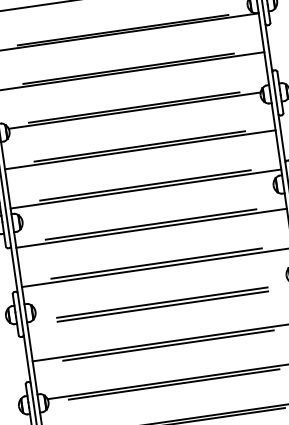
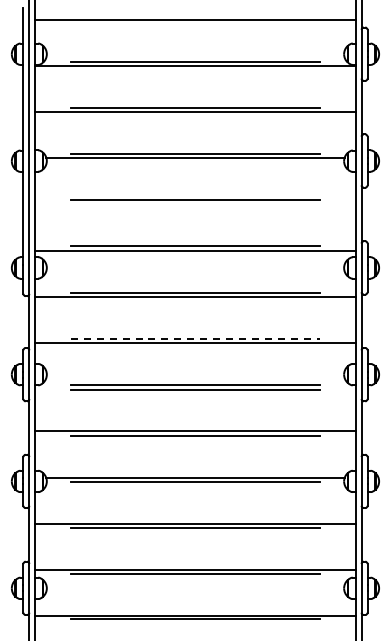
line: (140, 150) -> (195, 204), removed
line: (156, 263) -> (195, 338), solid -> dashed

